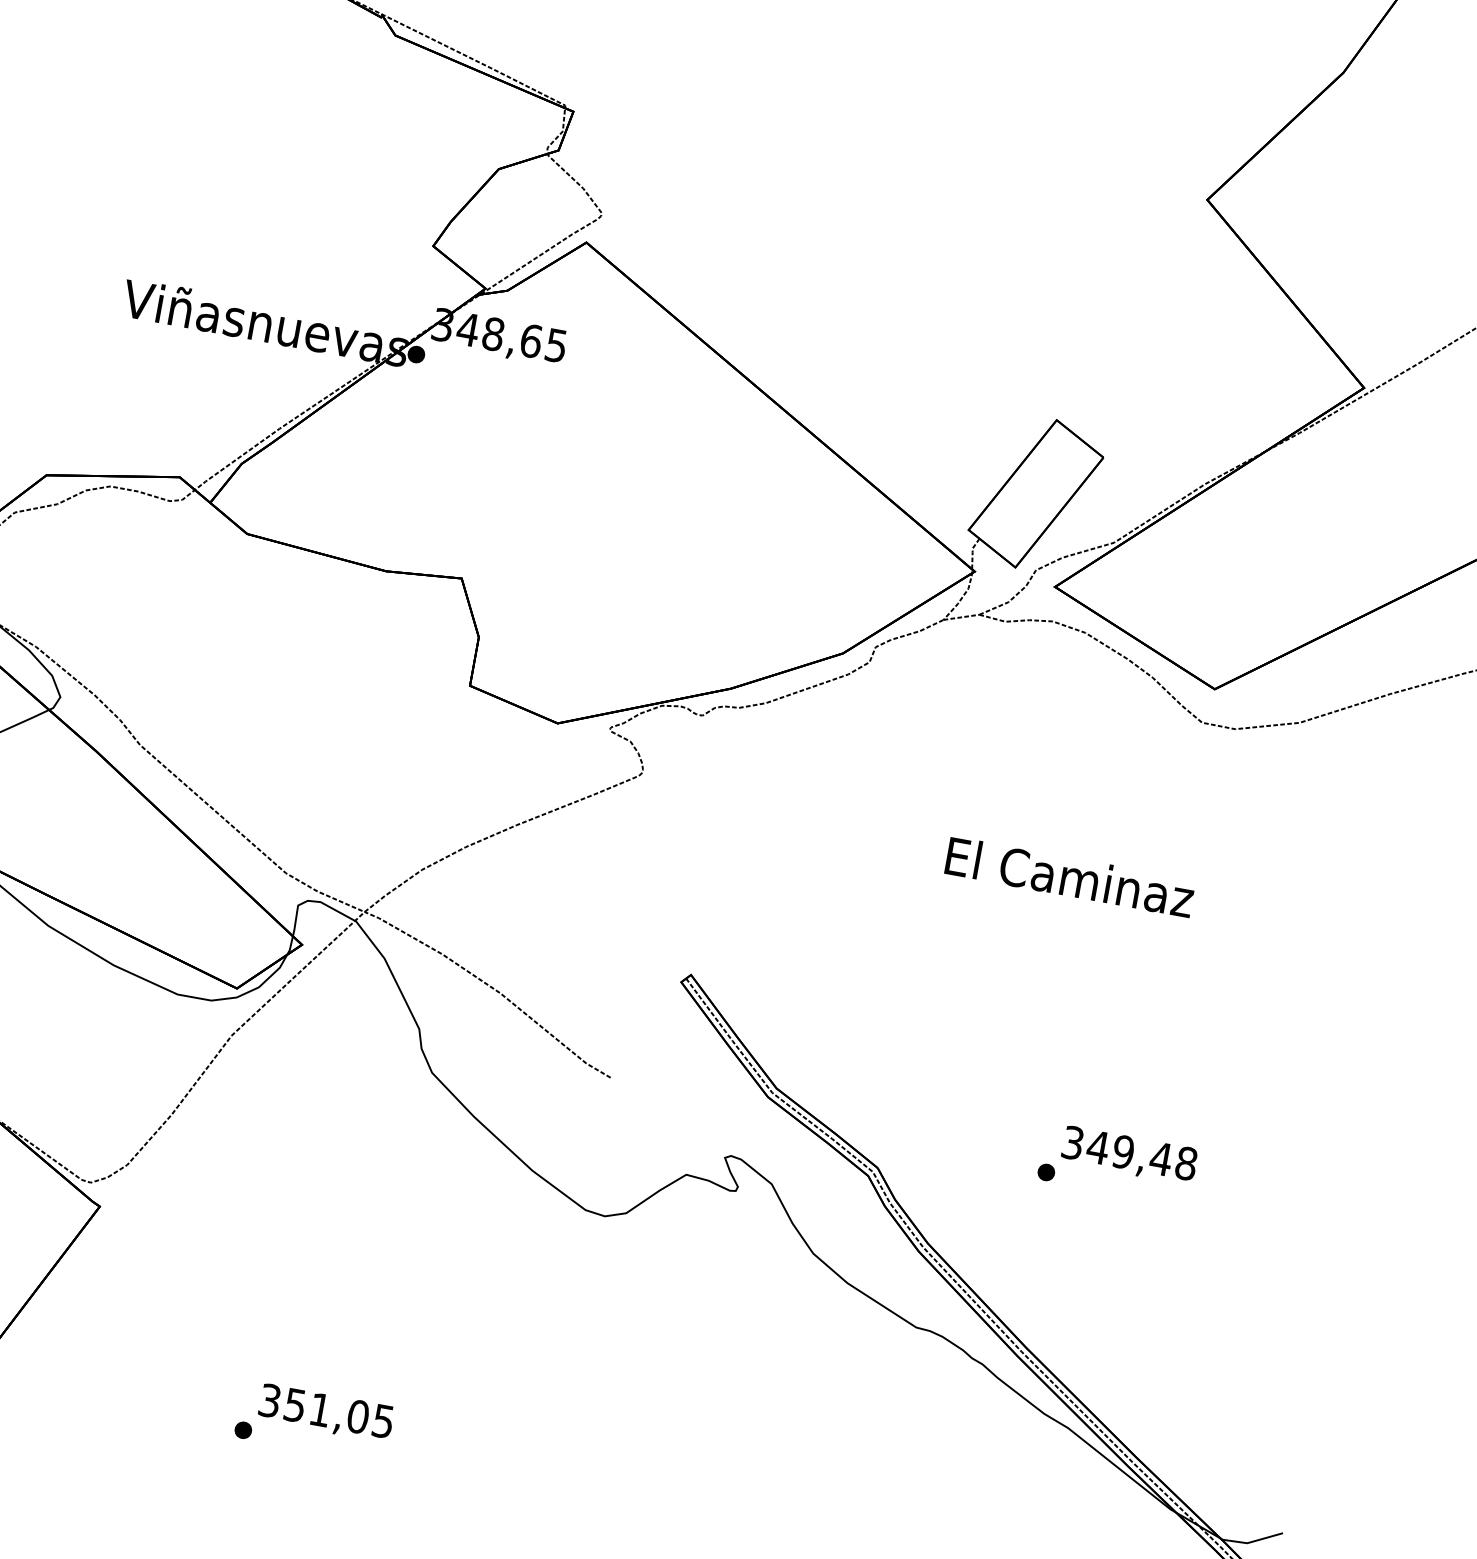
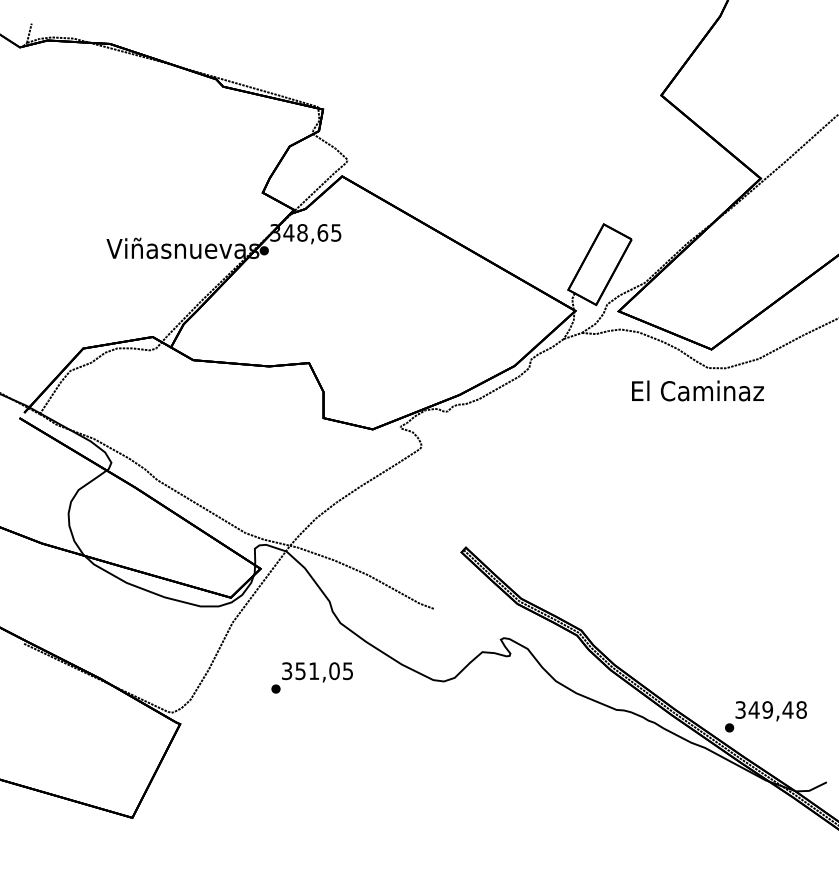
text: (1069, 876) -> (697, 390), moved
text: (1117, 1163) -> (765, 716), moved
text: (313, 1420) -> (311, 677), moved

